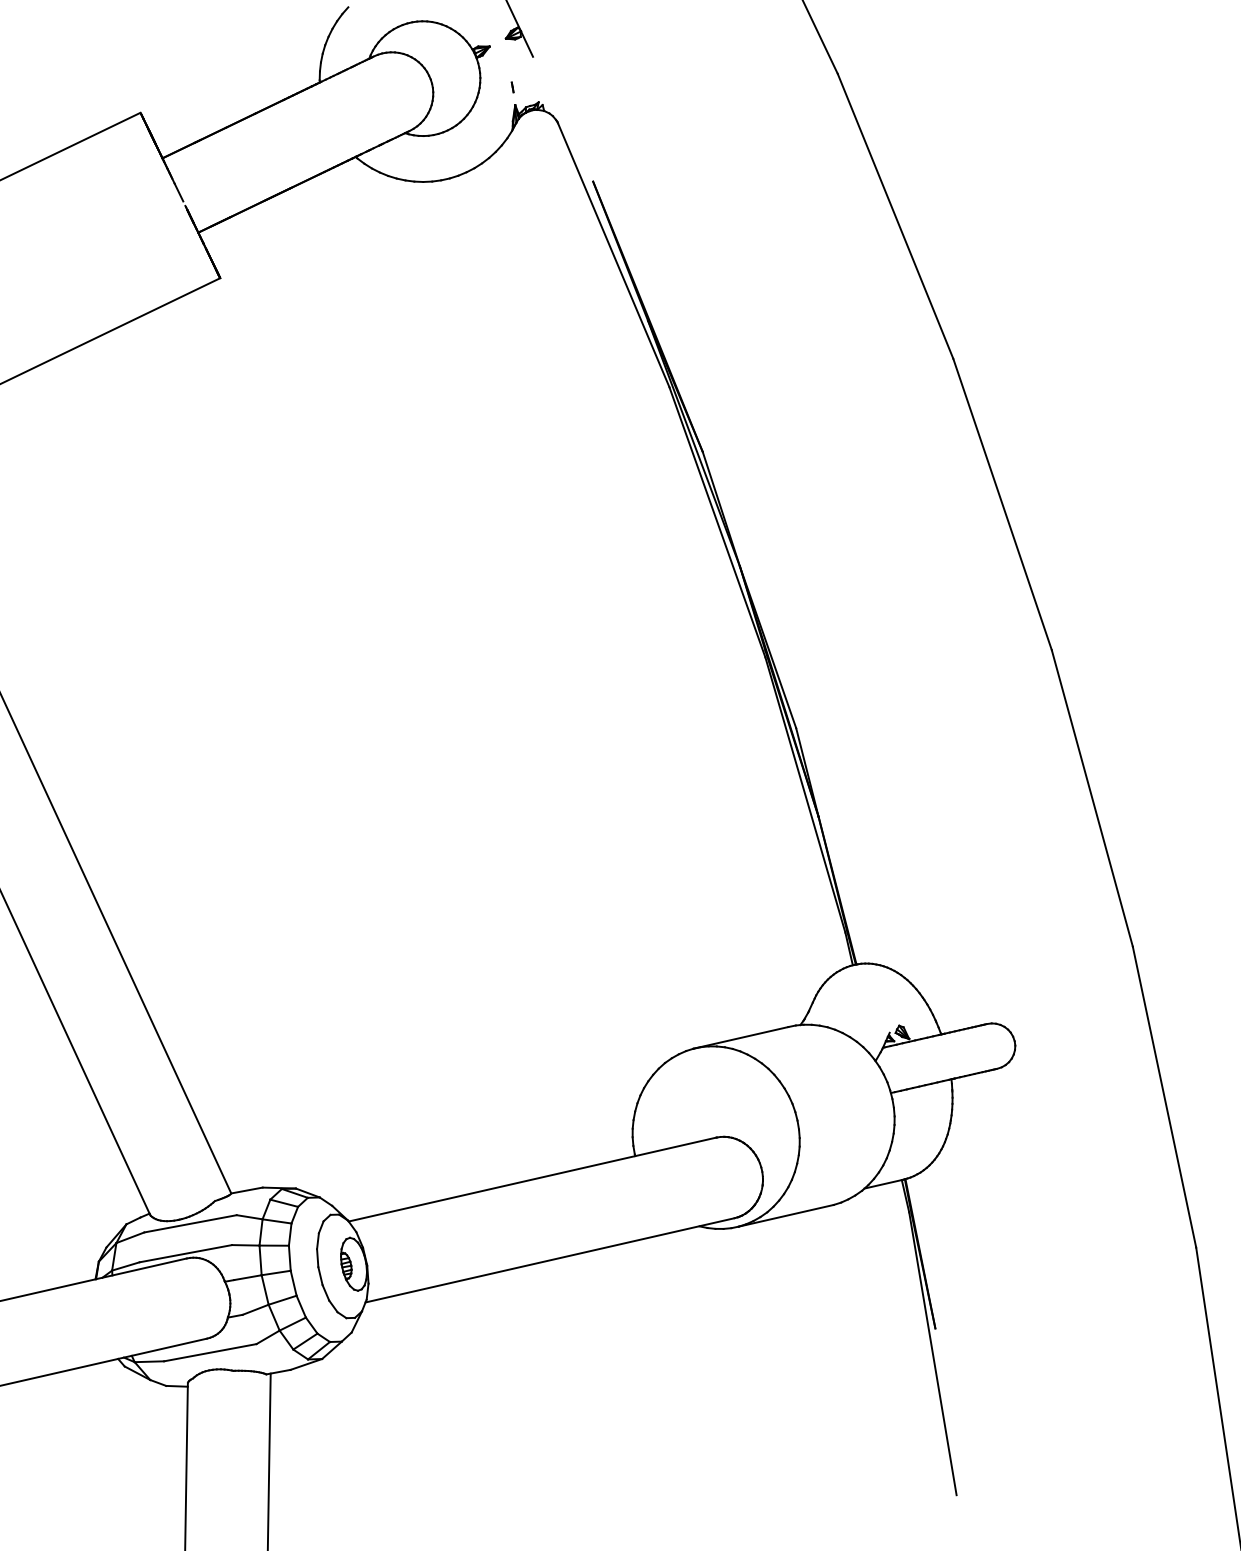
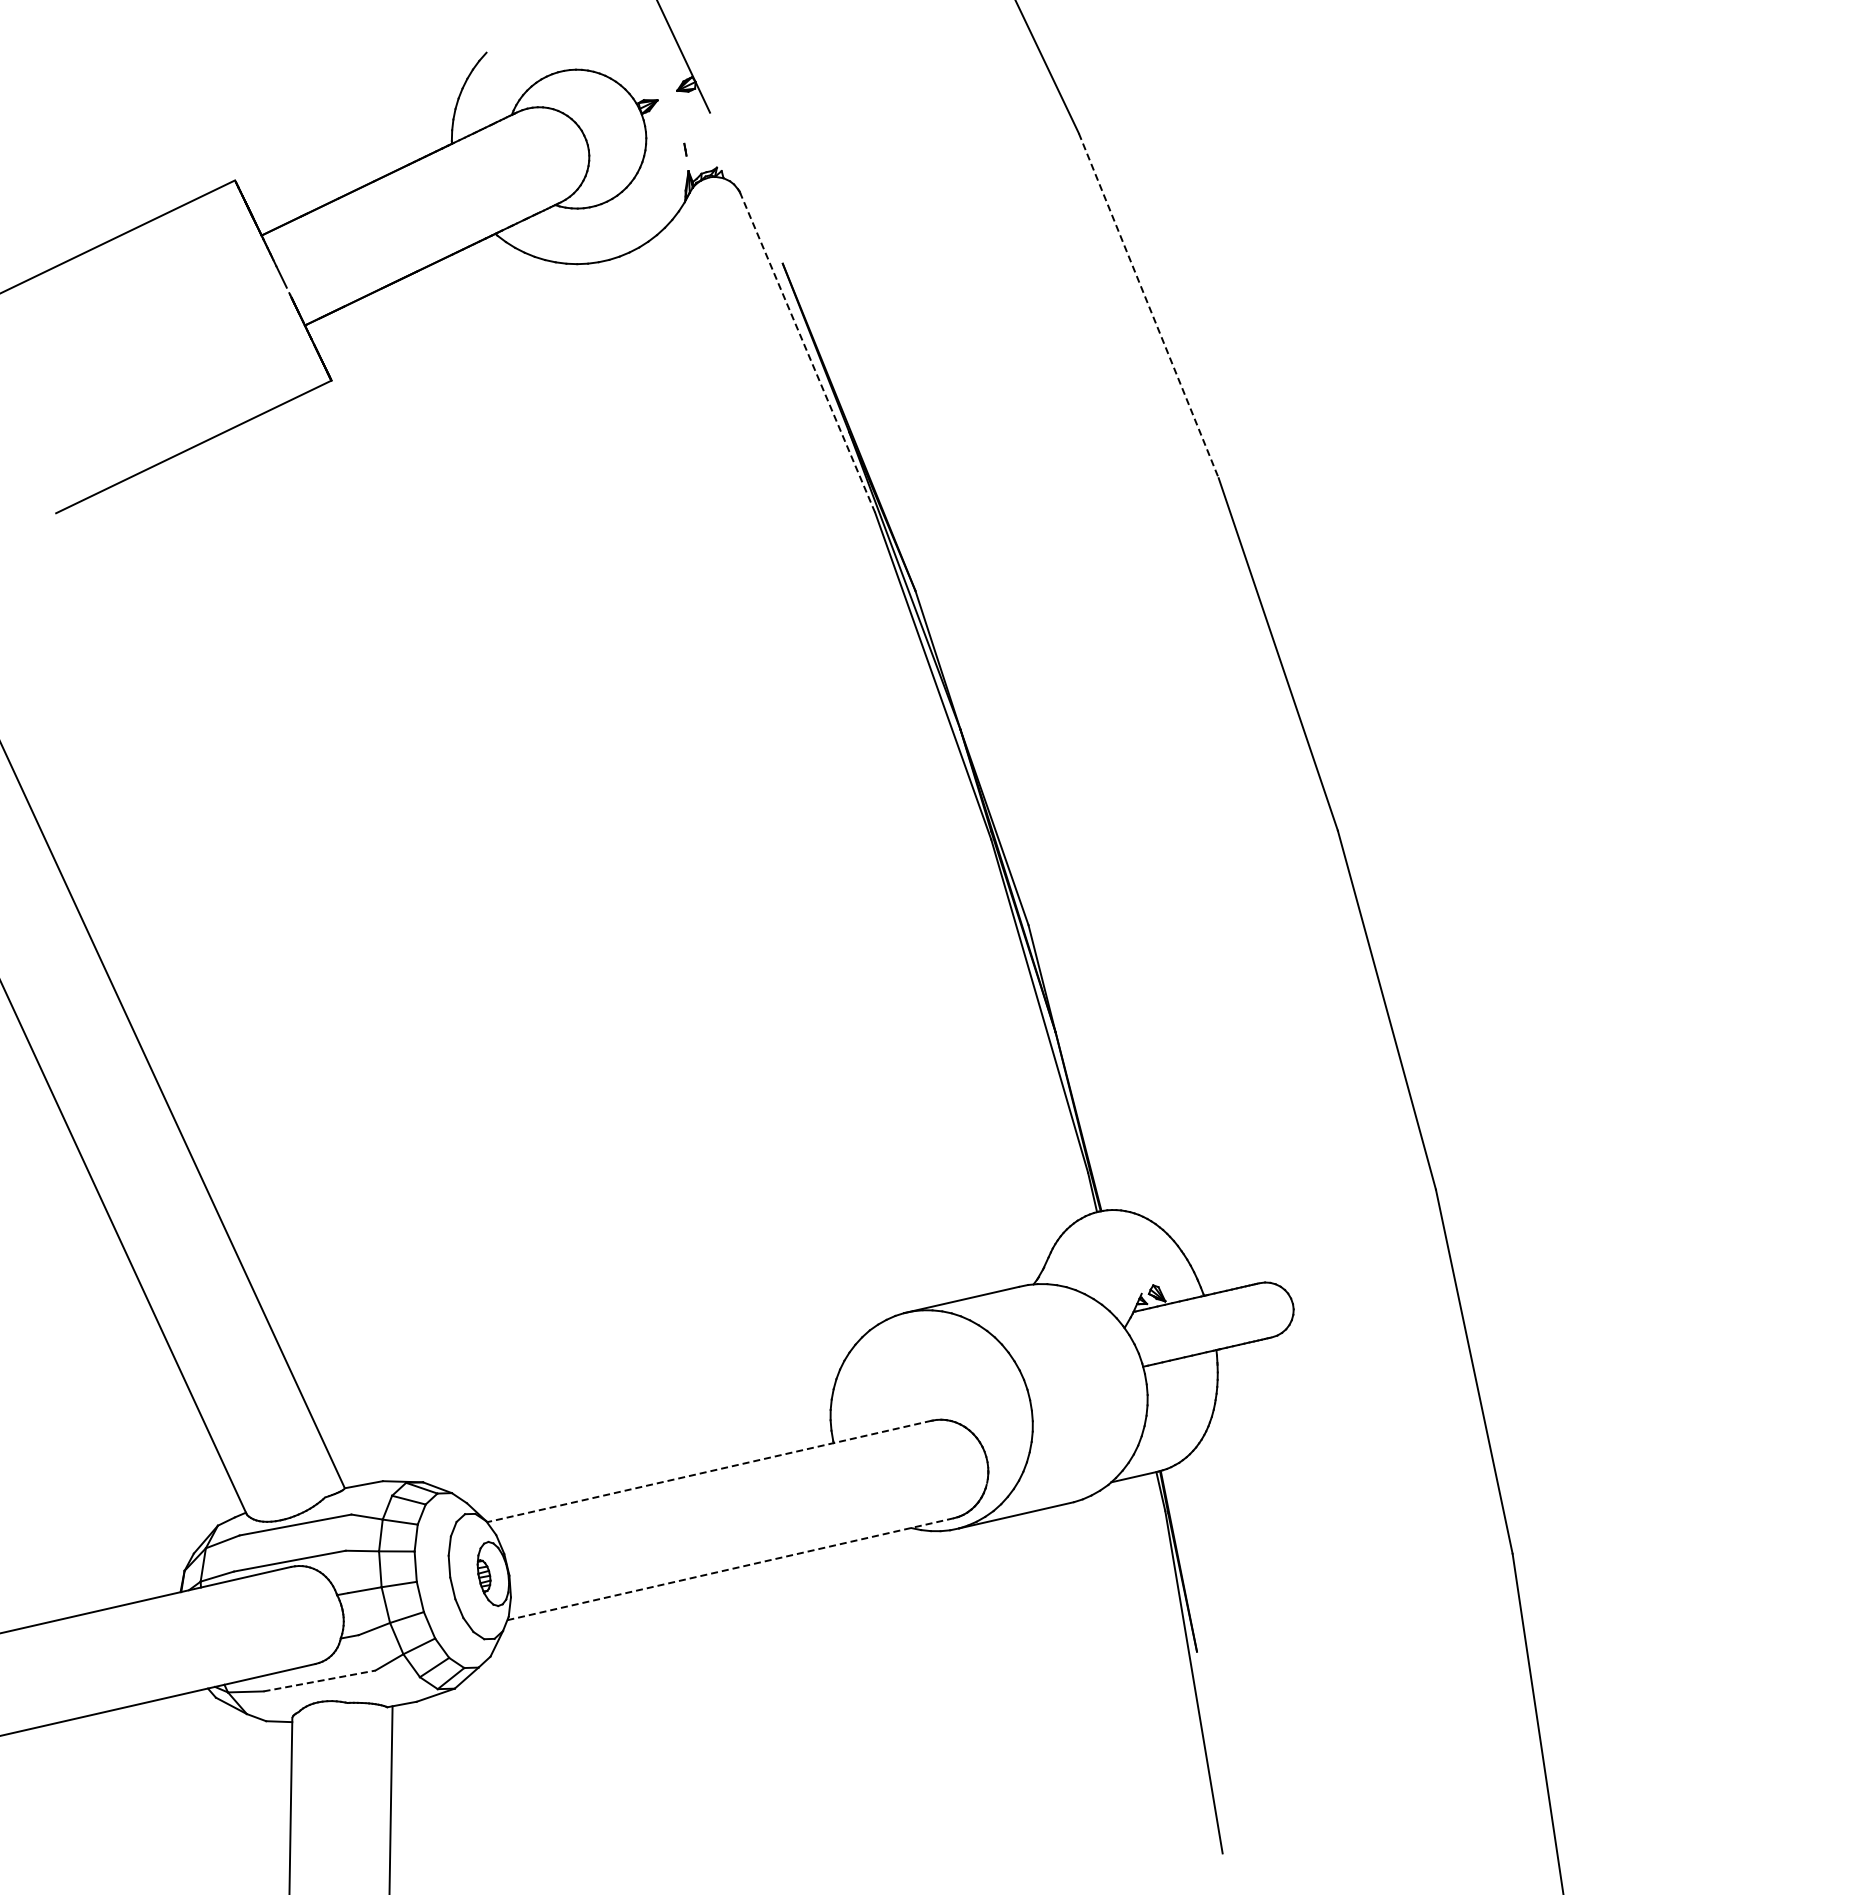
line: (895, 216) -> (1148, 306), solid -> dashed
line: (613, 254) -> (807, 352), solid -> dashed
line: (531, 1179) -> (708, 1471), solid -> dashed
line: (550, 1260) -> (731, 1569), solid -> dashed
line: (210, 1353) -> (319, 1681), solid -> dashed

